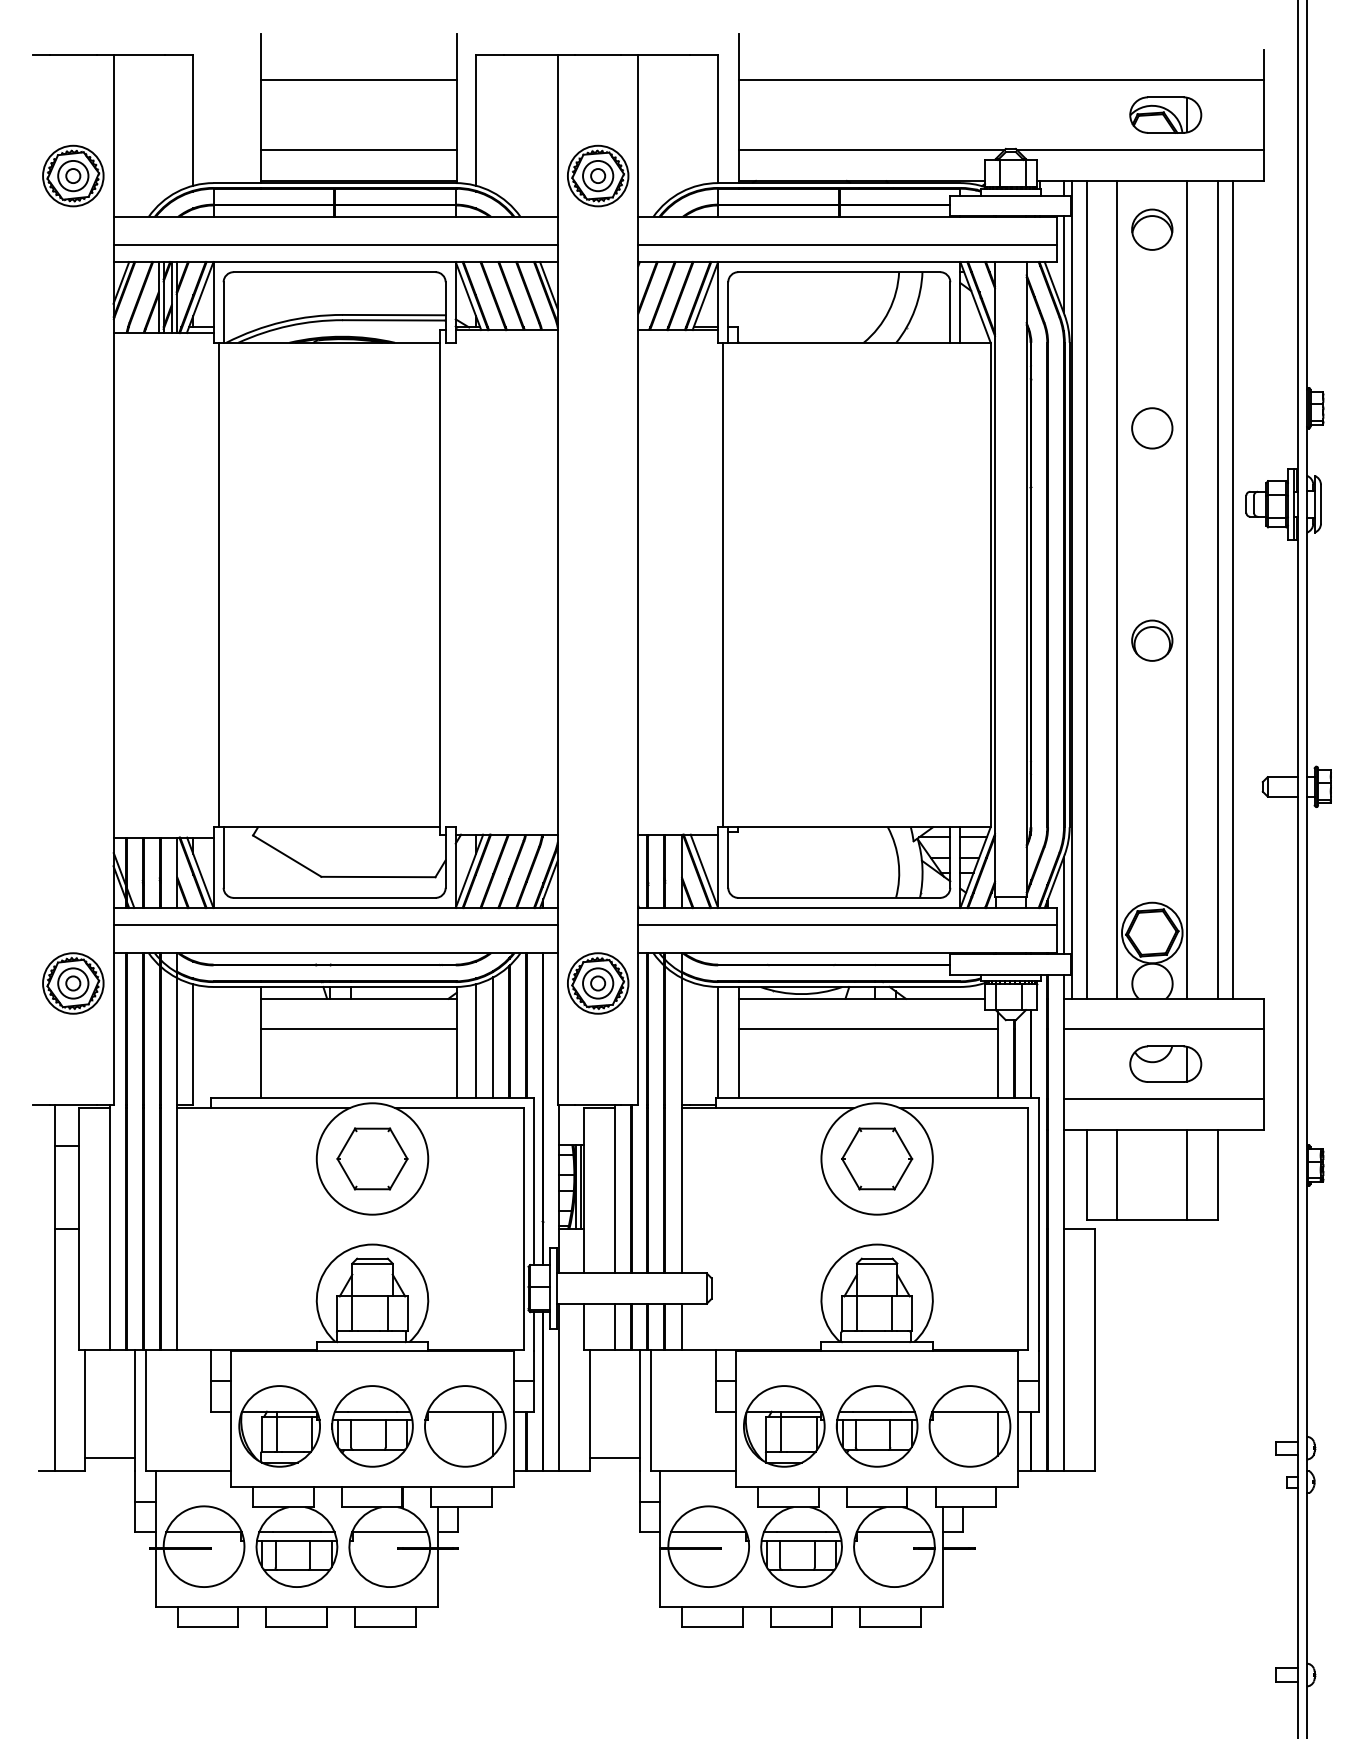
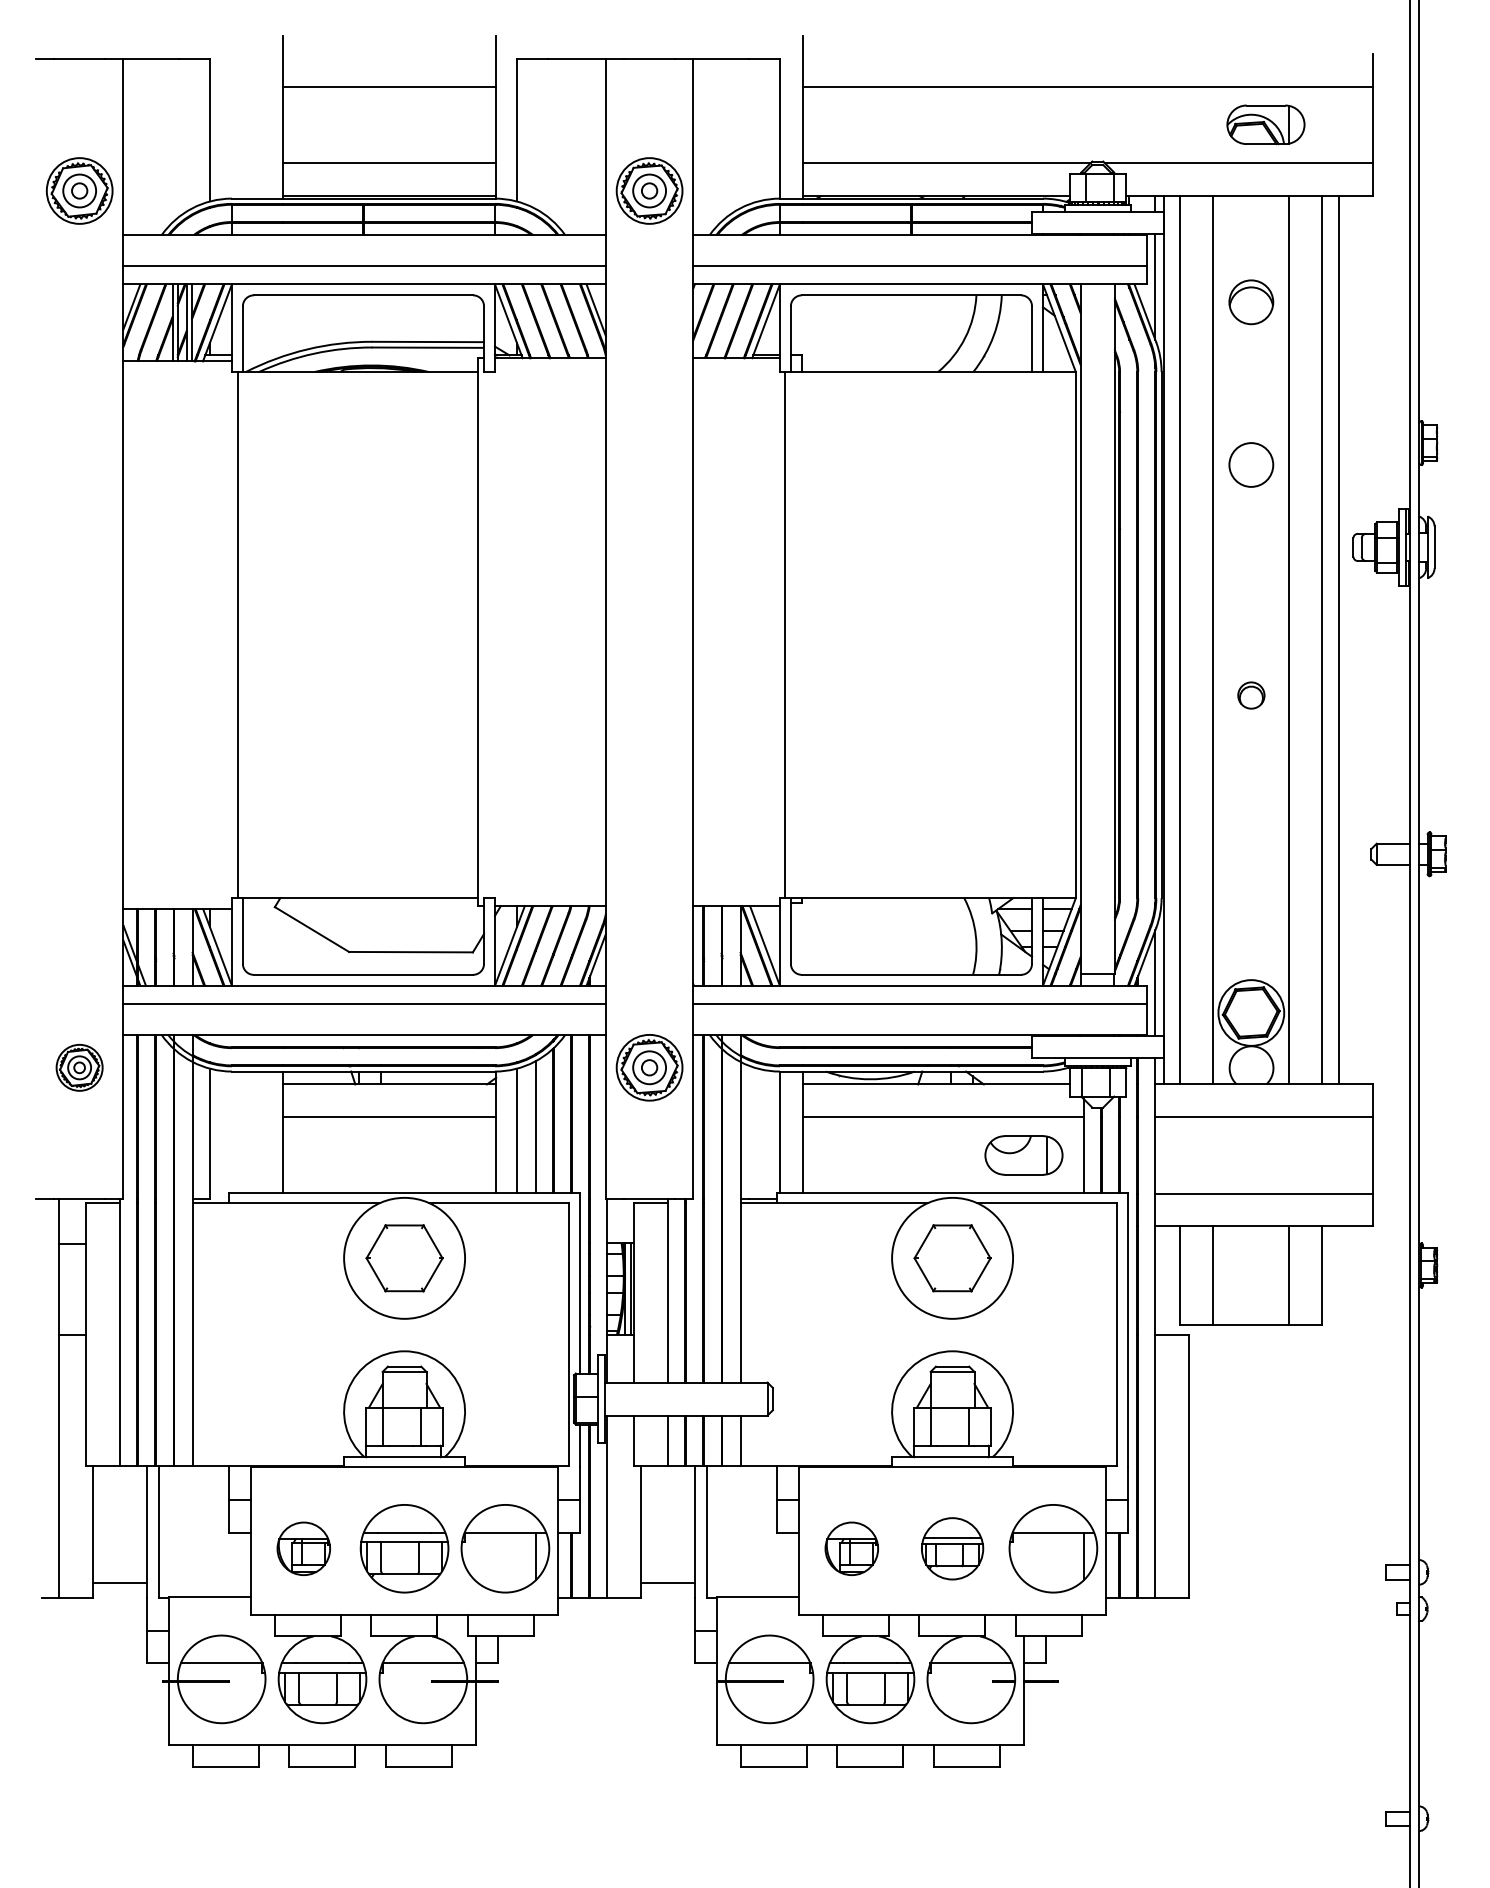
part: (1152, 229) -> (1251, 302), moved
part: (1152, 640) -> (1251, 695), size x0.6
part: (73, 983) -> (79, 1067), size x0.7
part: (1165, 1064) -> (1023, 1155), moved
part: (279, 1426) -> (303, 1548), size x0.6
part: (784, 1426) -> (851, 1548), size x0.6
part: (877, 1426) -> (952, 1548), size x0.7

